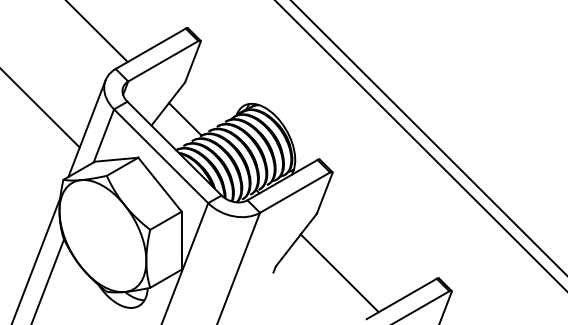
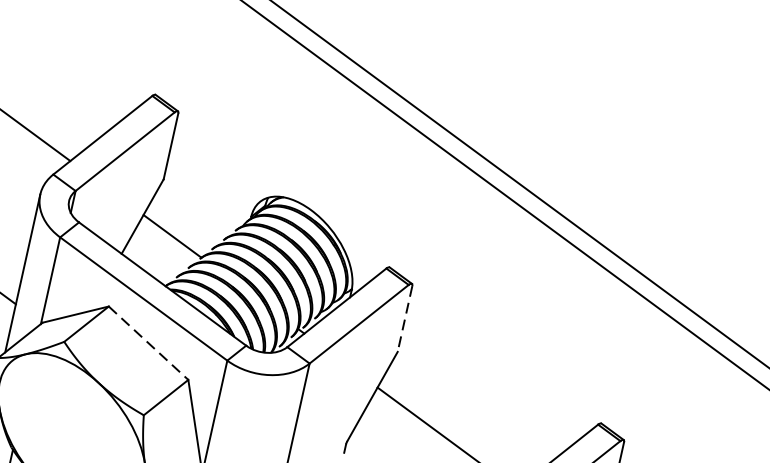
line: (160, 184) -> (149, 342), solid -> dashed
line: (324, 193) -> (404, 318), solid -> dashed

